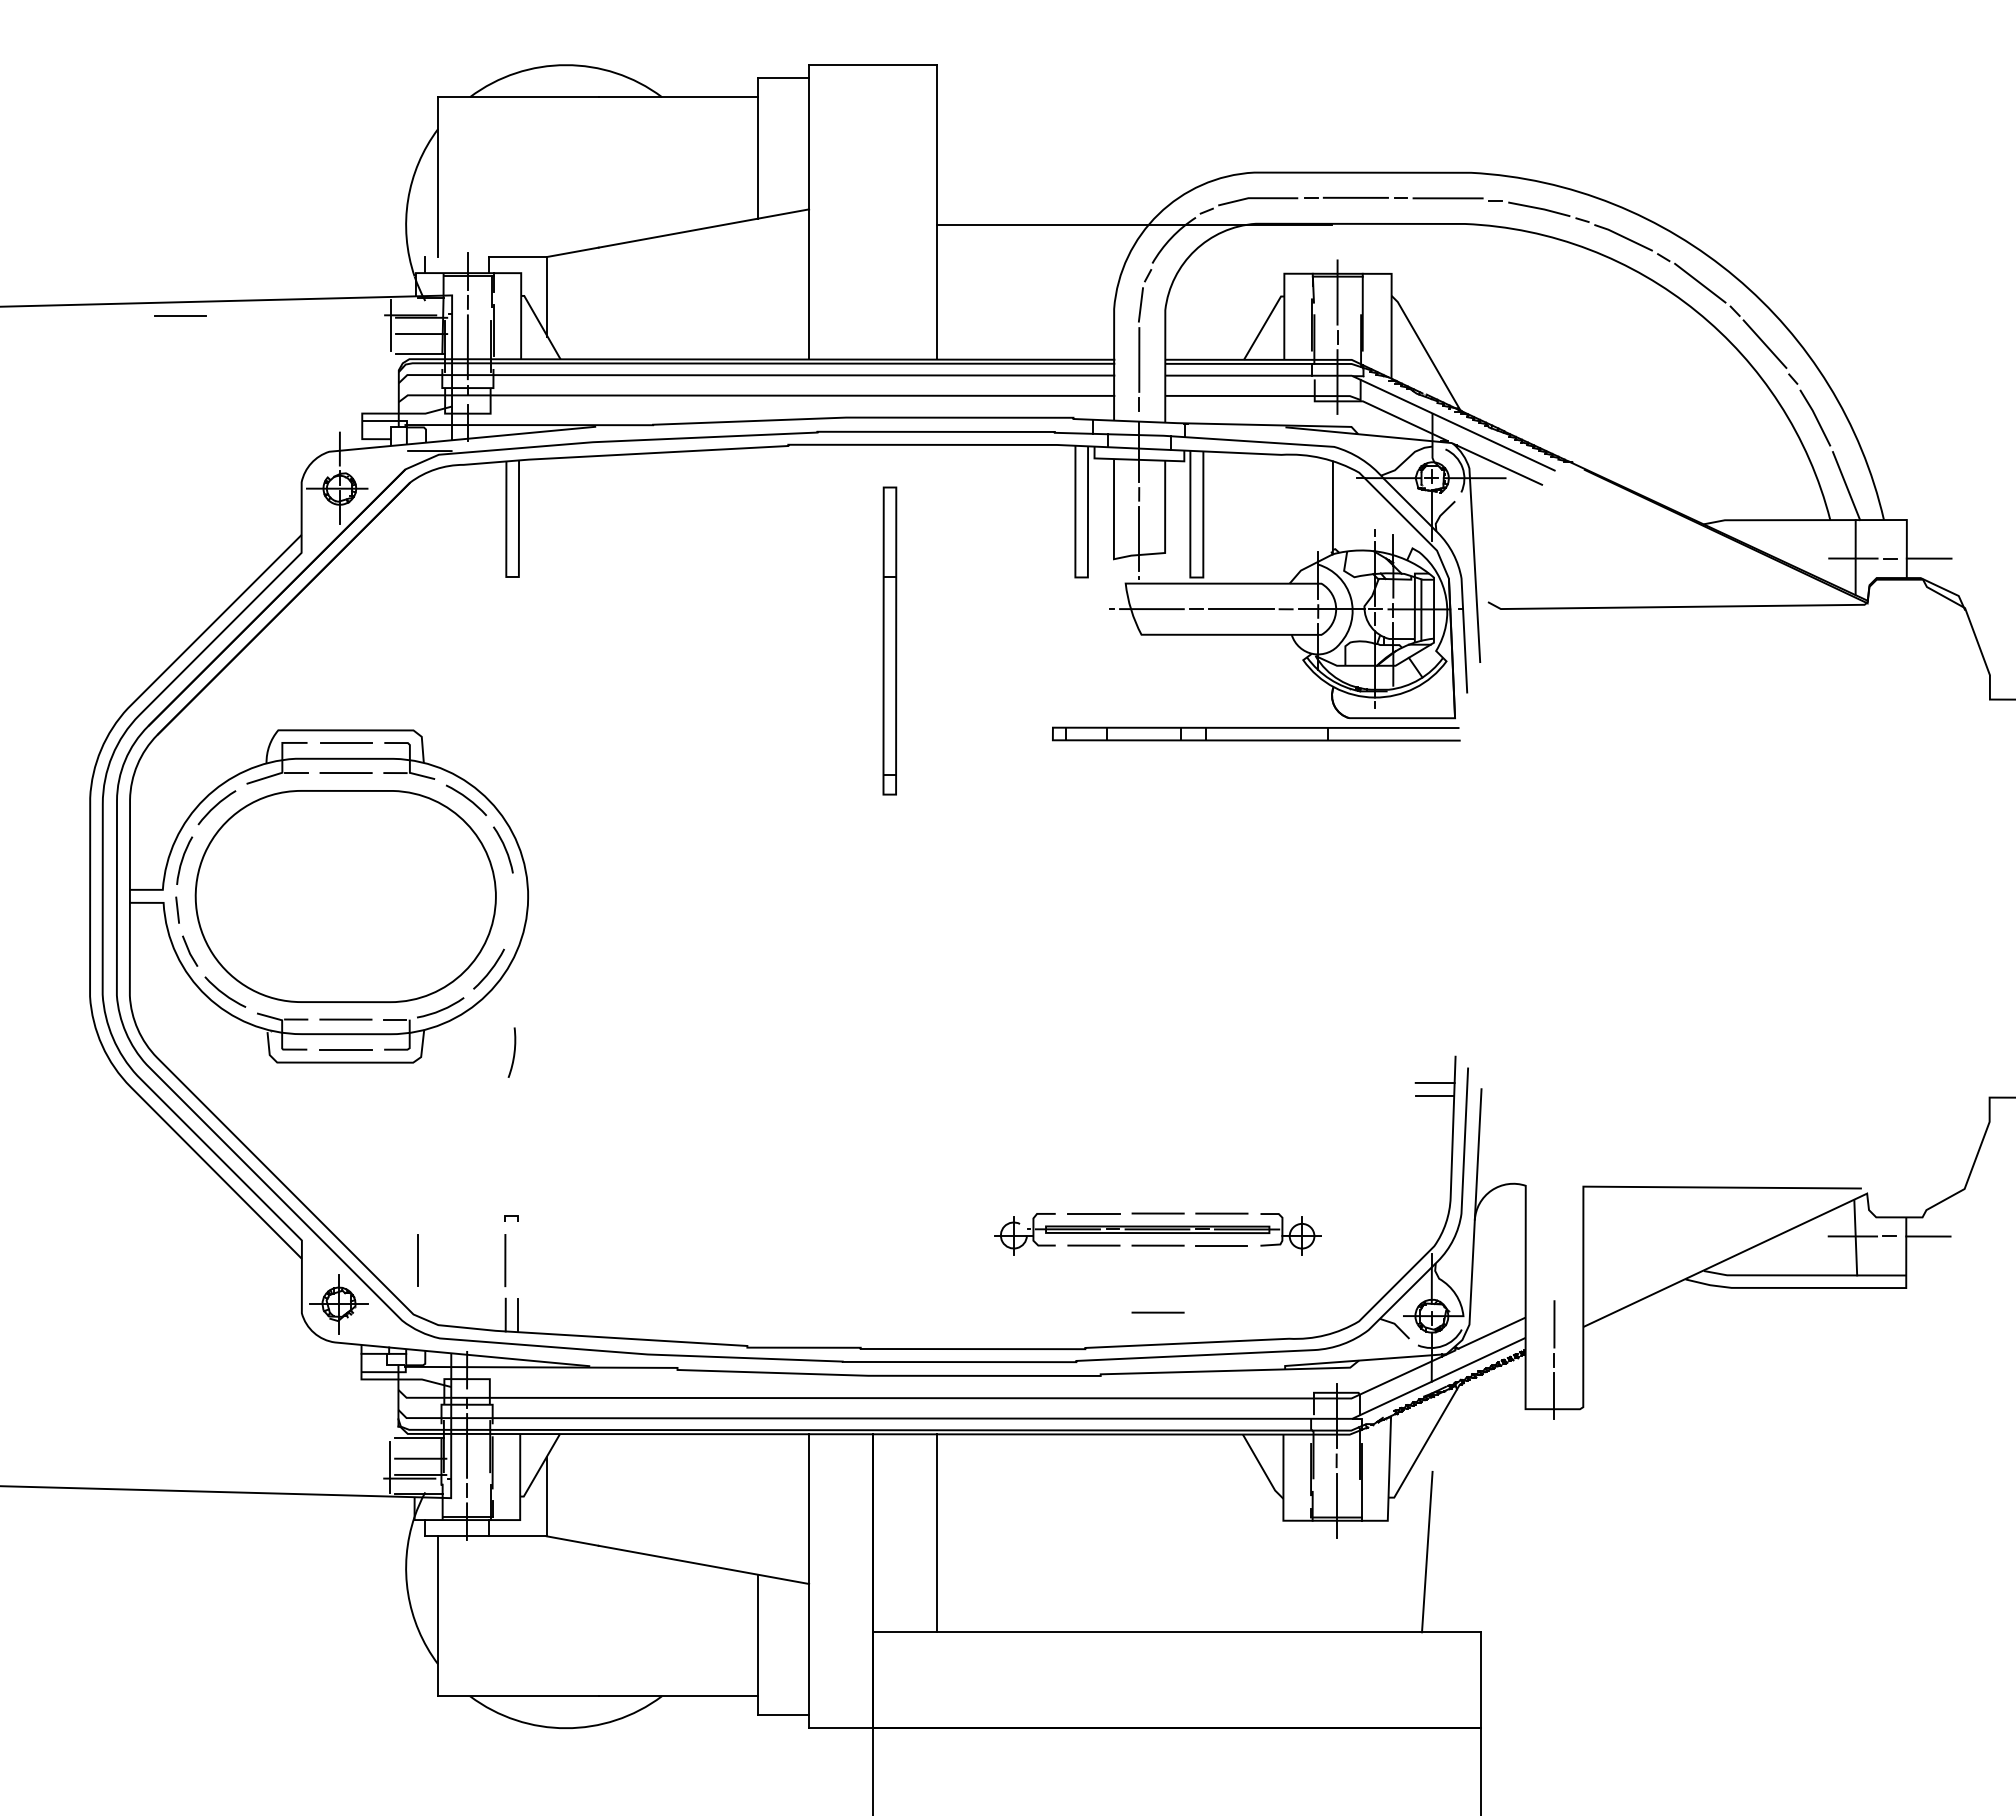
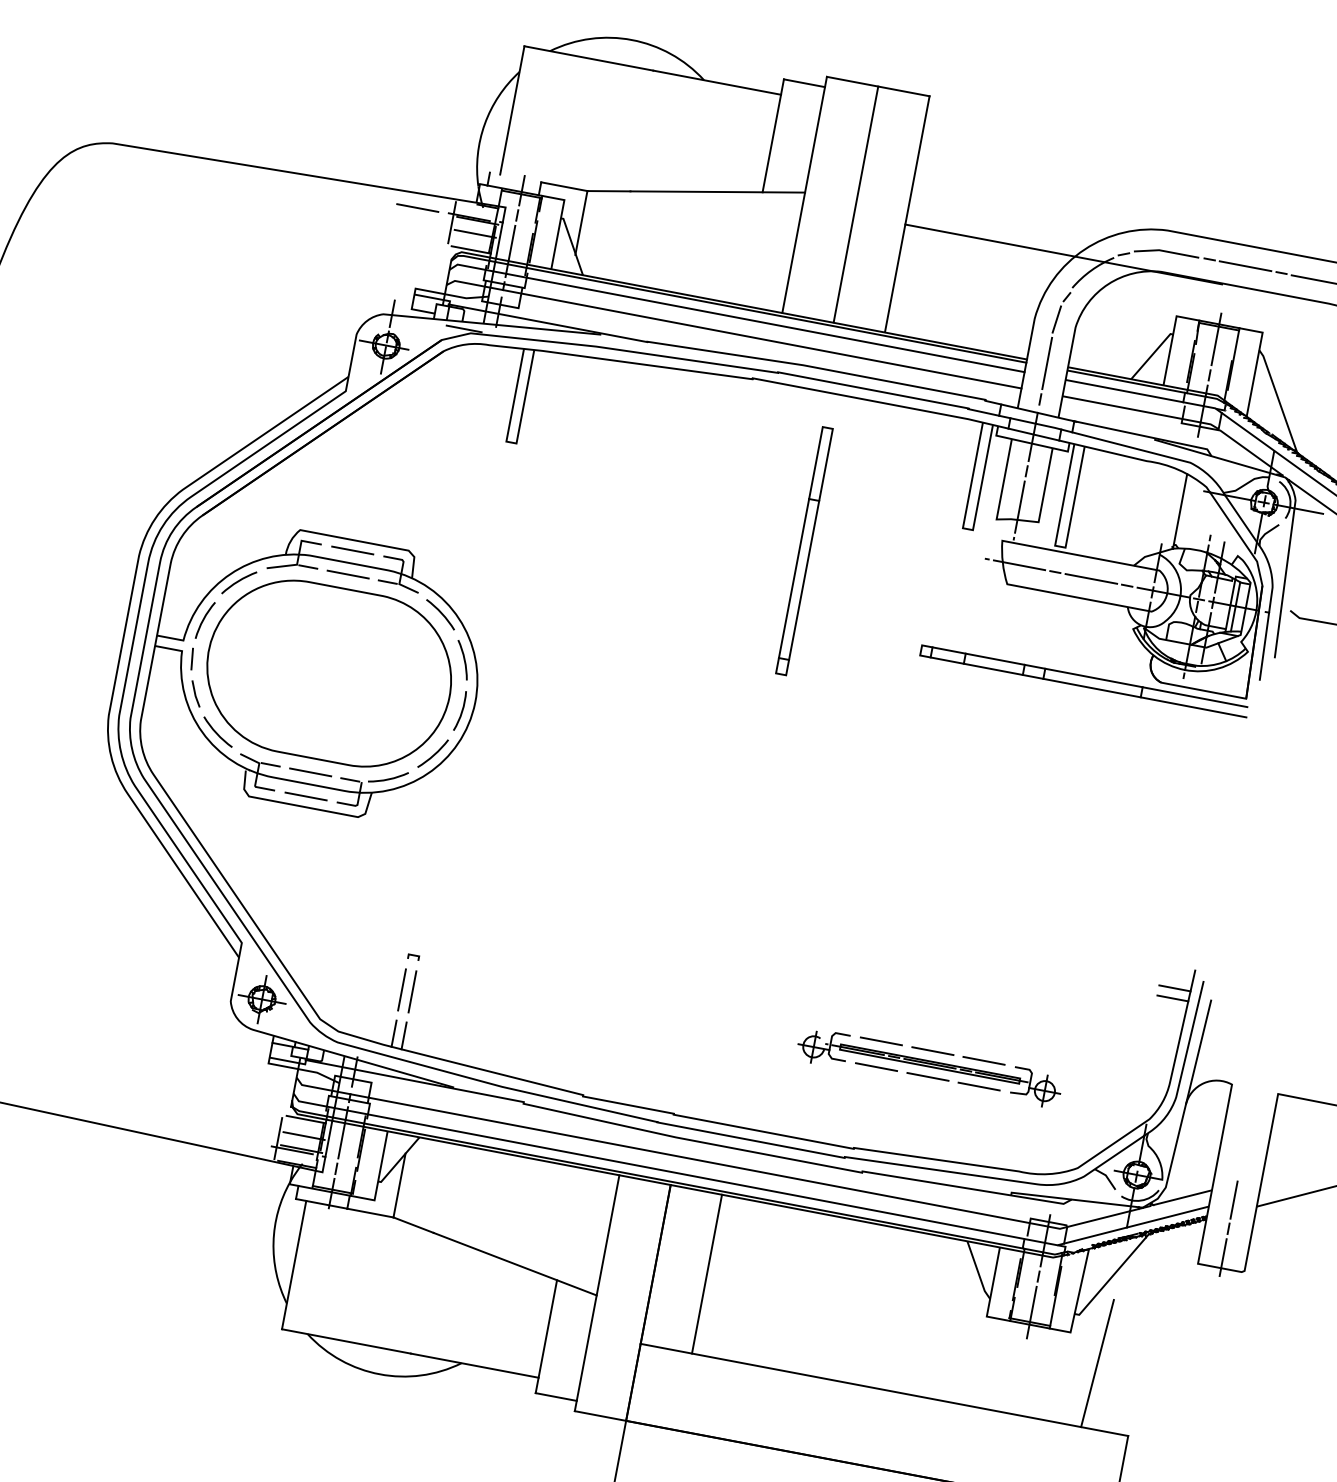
line: (873, 212) -> (856, 204), added
line: (180, 315) -> (417, 207), moved
curve: (513, 1052) -> (461, 711), moved
line: (417, 1260) -> (411, 991), moved
line: (1157, 1312) -> (917, 1130), removed

